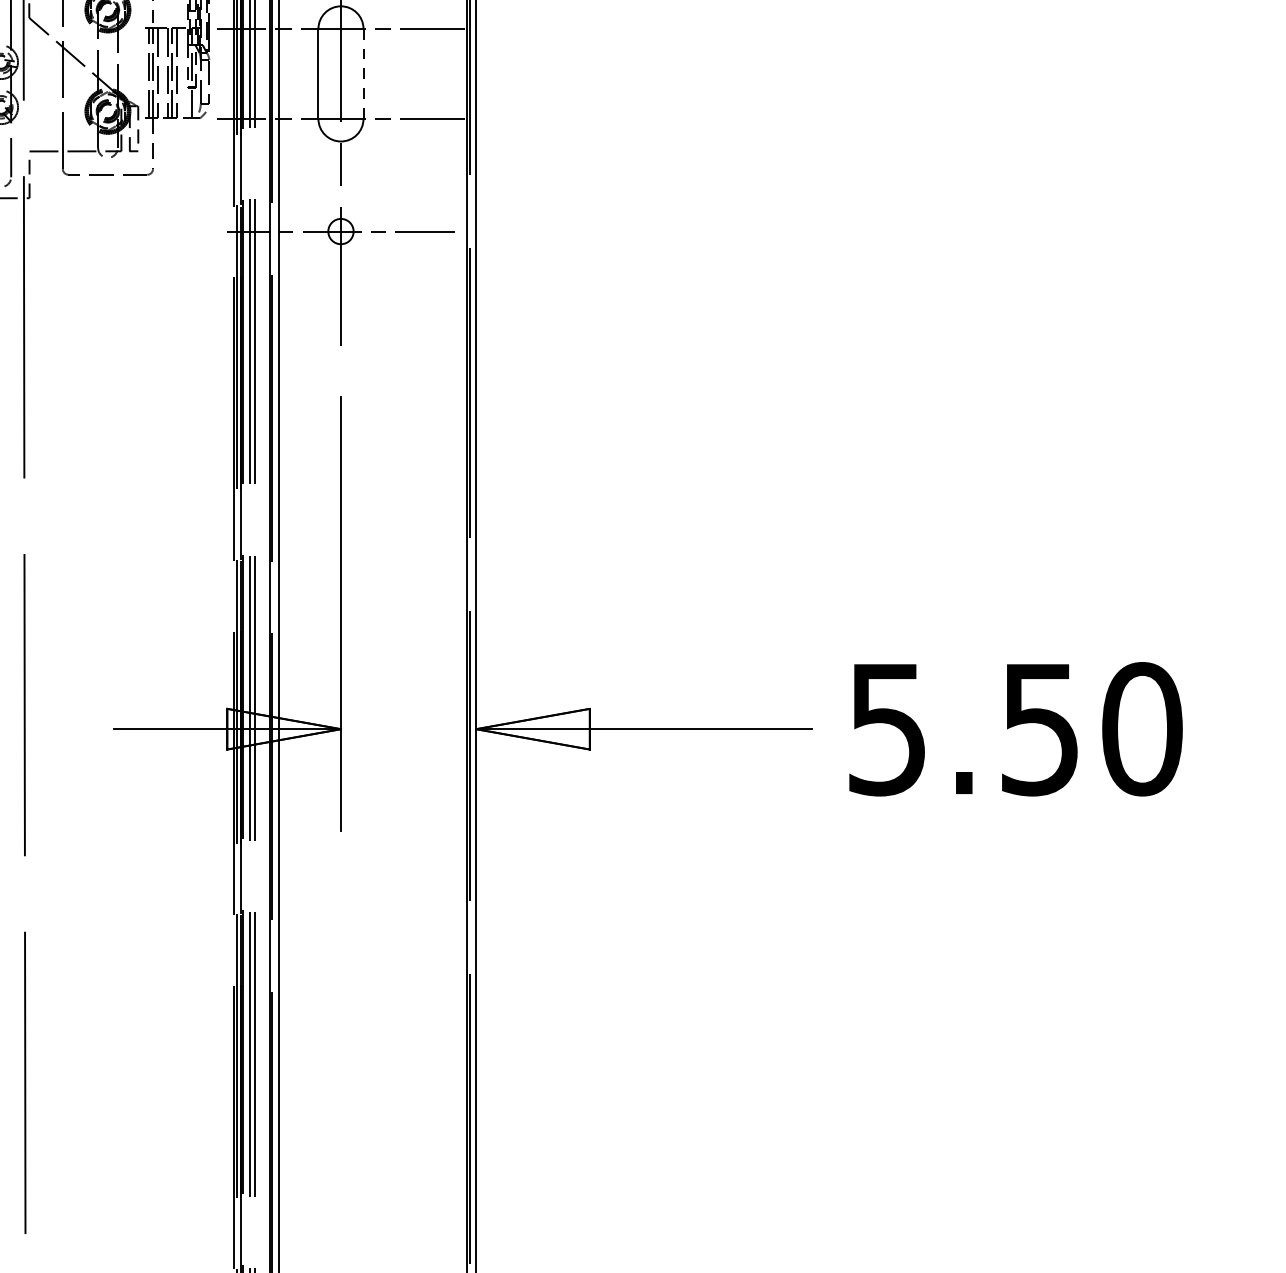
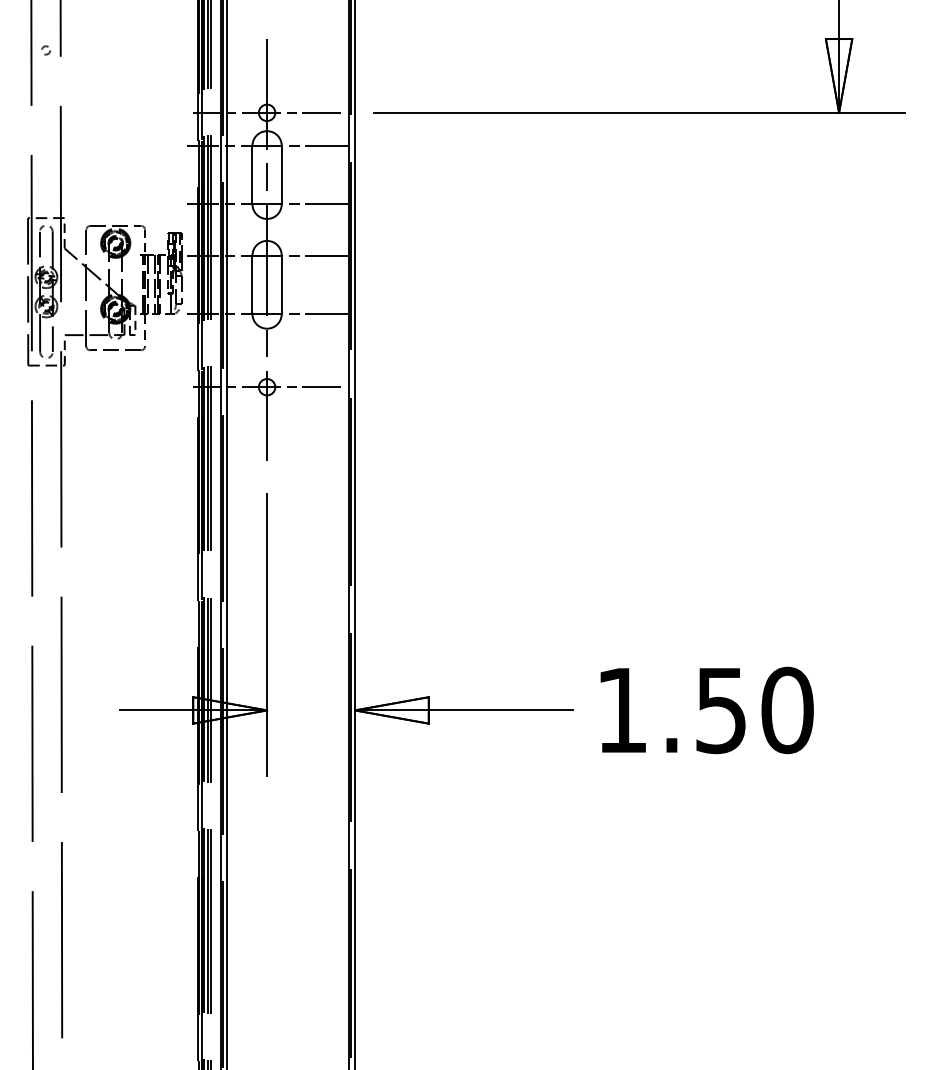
line: (363, 74) -> (281, 285), dashed -> solid
text: (886, 730) -> (621, 711), 5.50 -> 1.50

